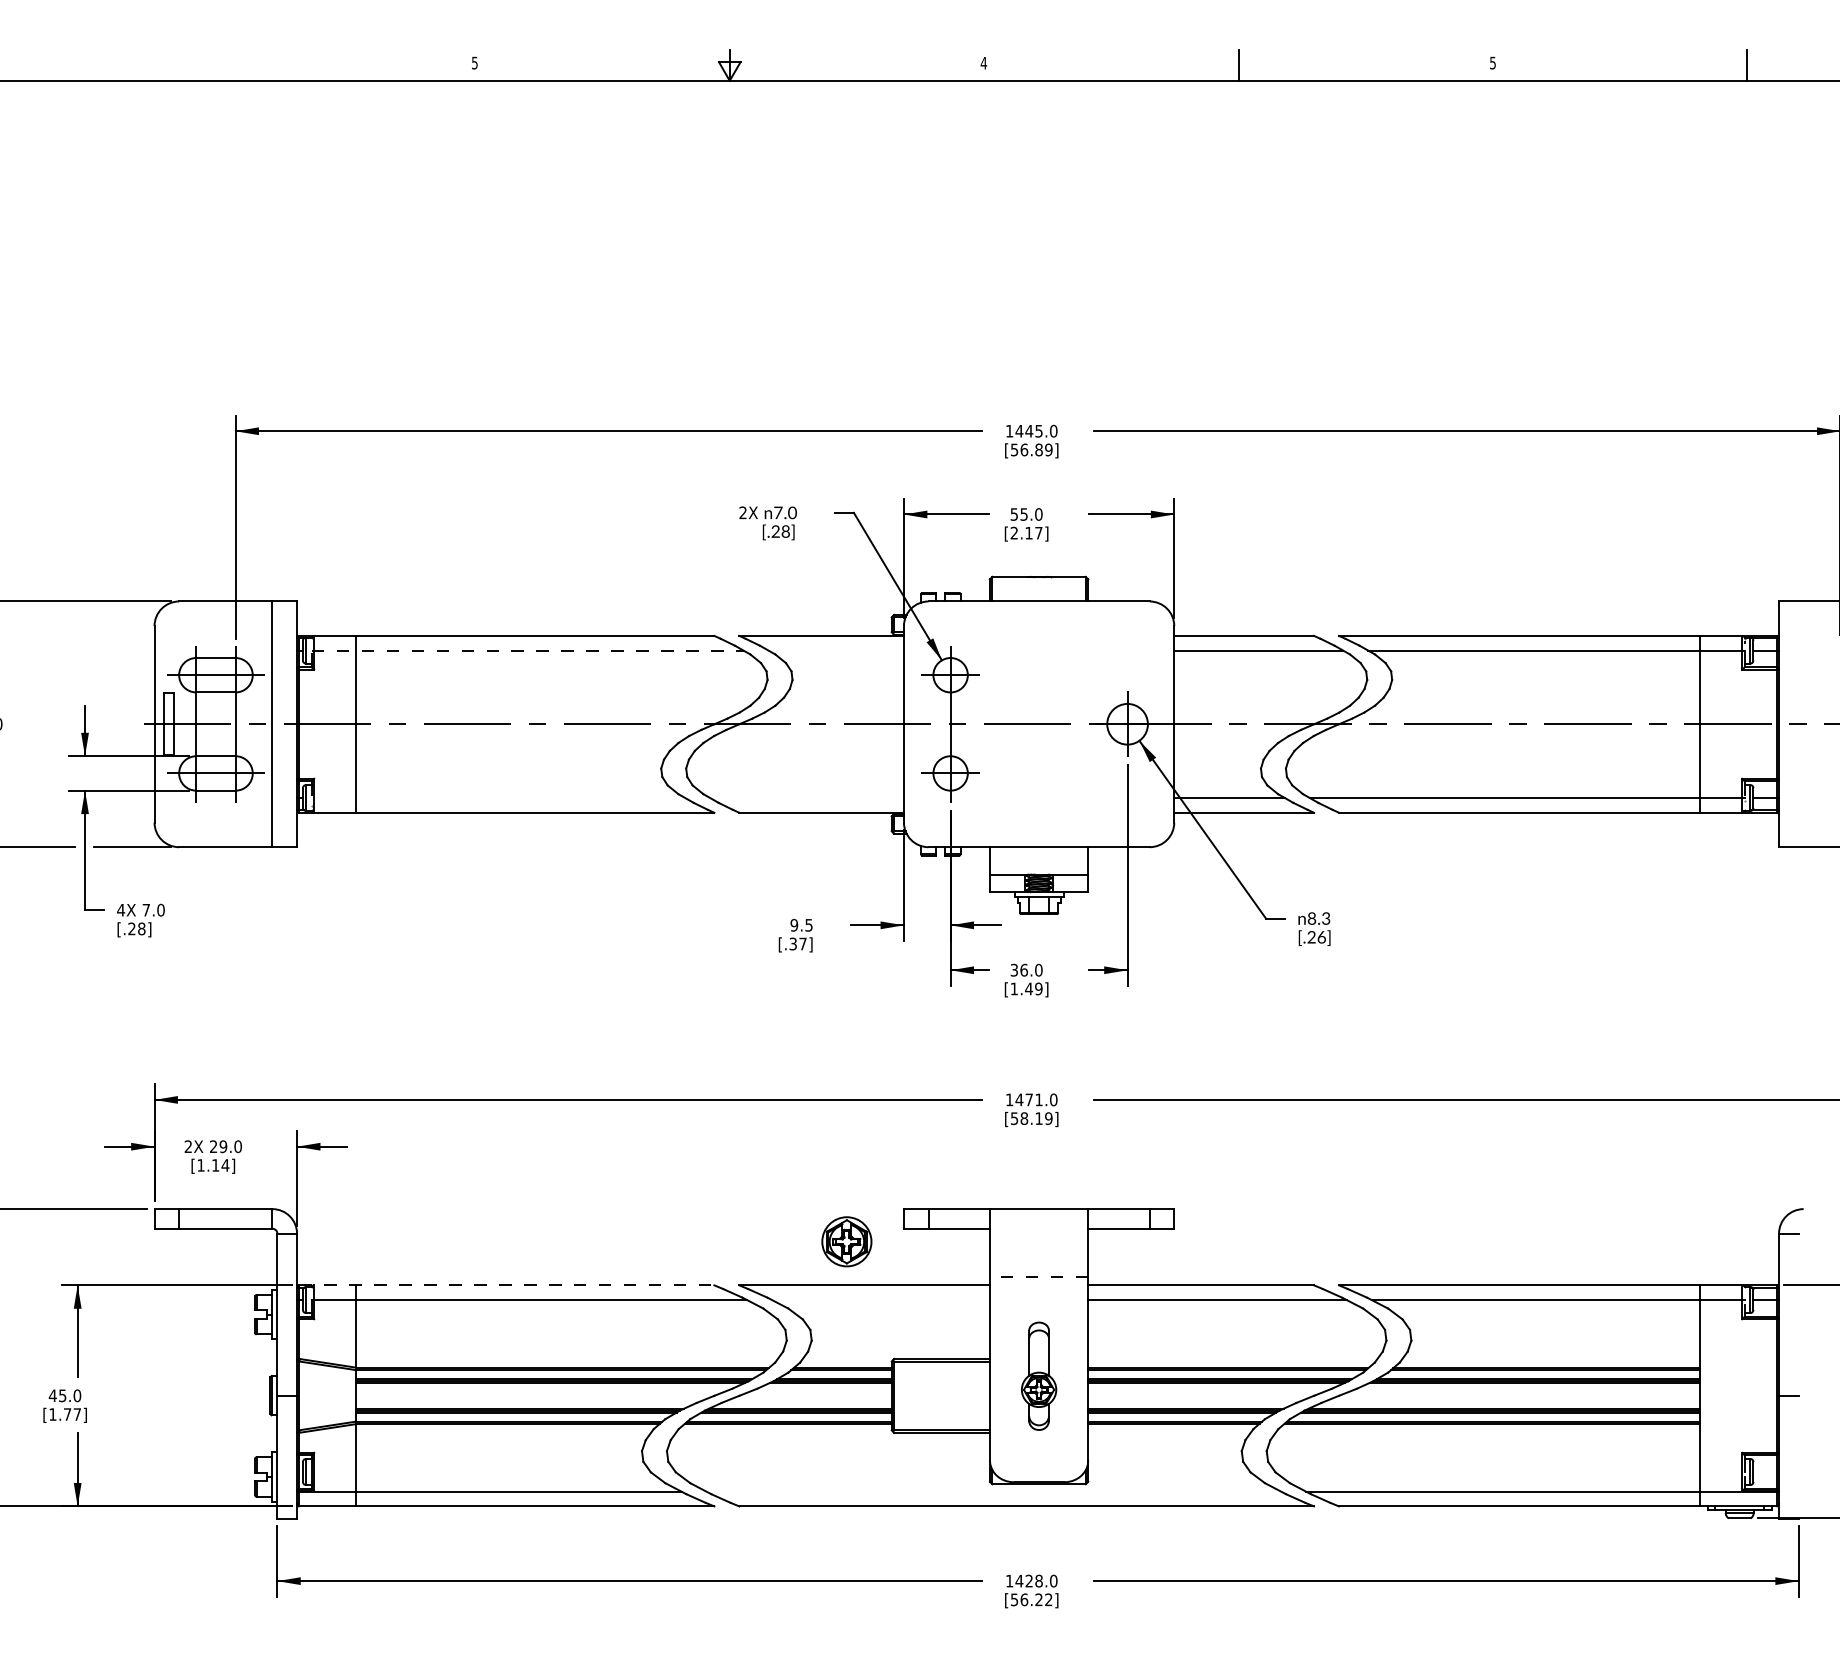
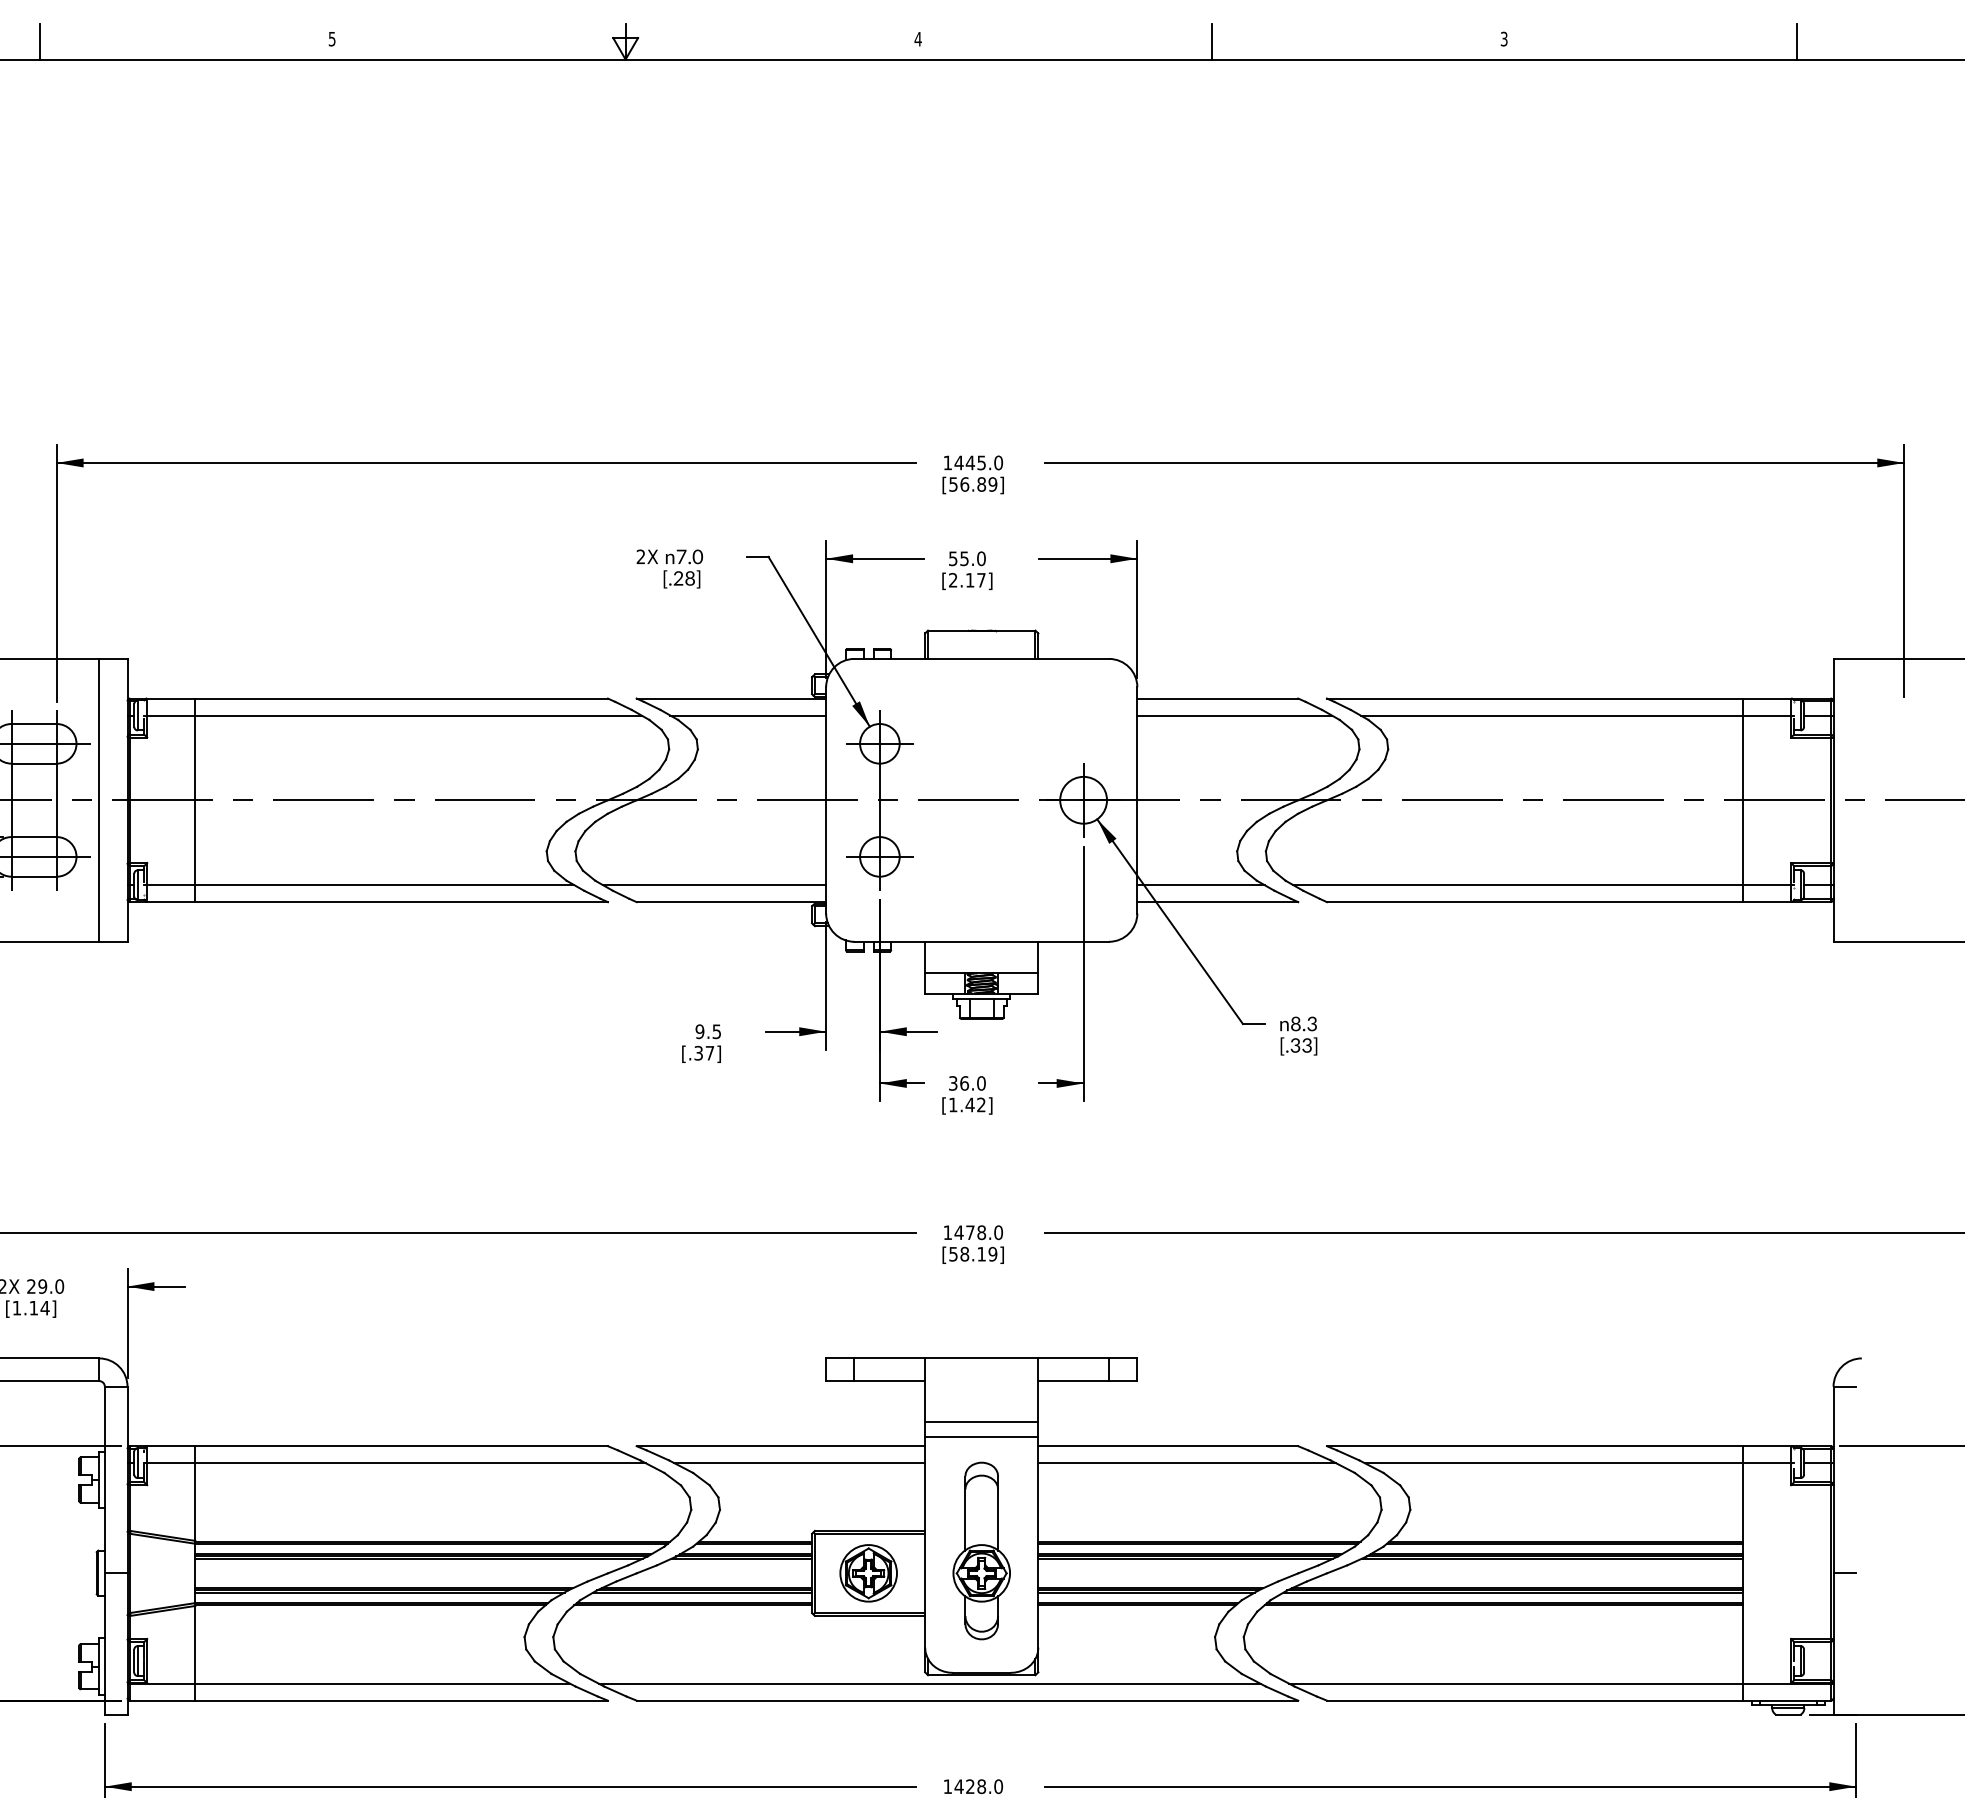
text: (1492, 61) -> (1503, 37), 5 -> 3
line: (221, 64) -> (40, 40), added
line: (527, 650) -> (392, 715), dashed -> solid
line: (835, 650) -> (747, 715), added
line: (498, 798) -> (359, 885), added
line: (806, 798) -> (713, 885), added
text: (1316, 937) -> (1301, 1045), [.26] -> [.33]
text: (1038, 988) -> (981, 1104), [1.49] -> [1.42]
text: (1038, 1099) -> (981, 1232), 1471.0 -> 1478.0
part: (846, 1241) -> (868, 1572), moved
line: (1038, 1264) -> (981, 1422), added
line: (1038, 1277) -> (981, 1437), dashed -> solid
line: (507, 1285) -> (369, 1446), dashed -> solid
line: (880, 1300) -> (799, 1463), added
part: (1038, 1375) -> (981, 1549), size x1.43
line: (993, 1491) -> (929, 1683), added

